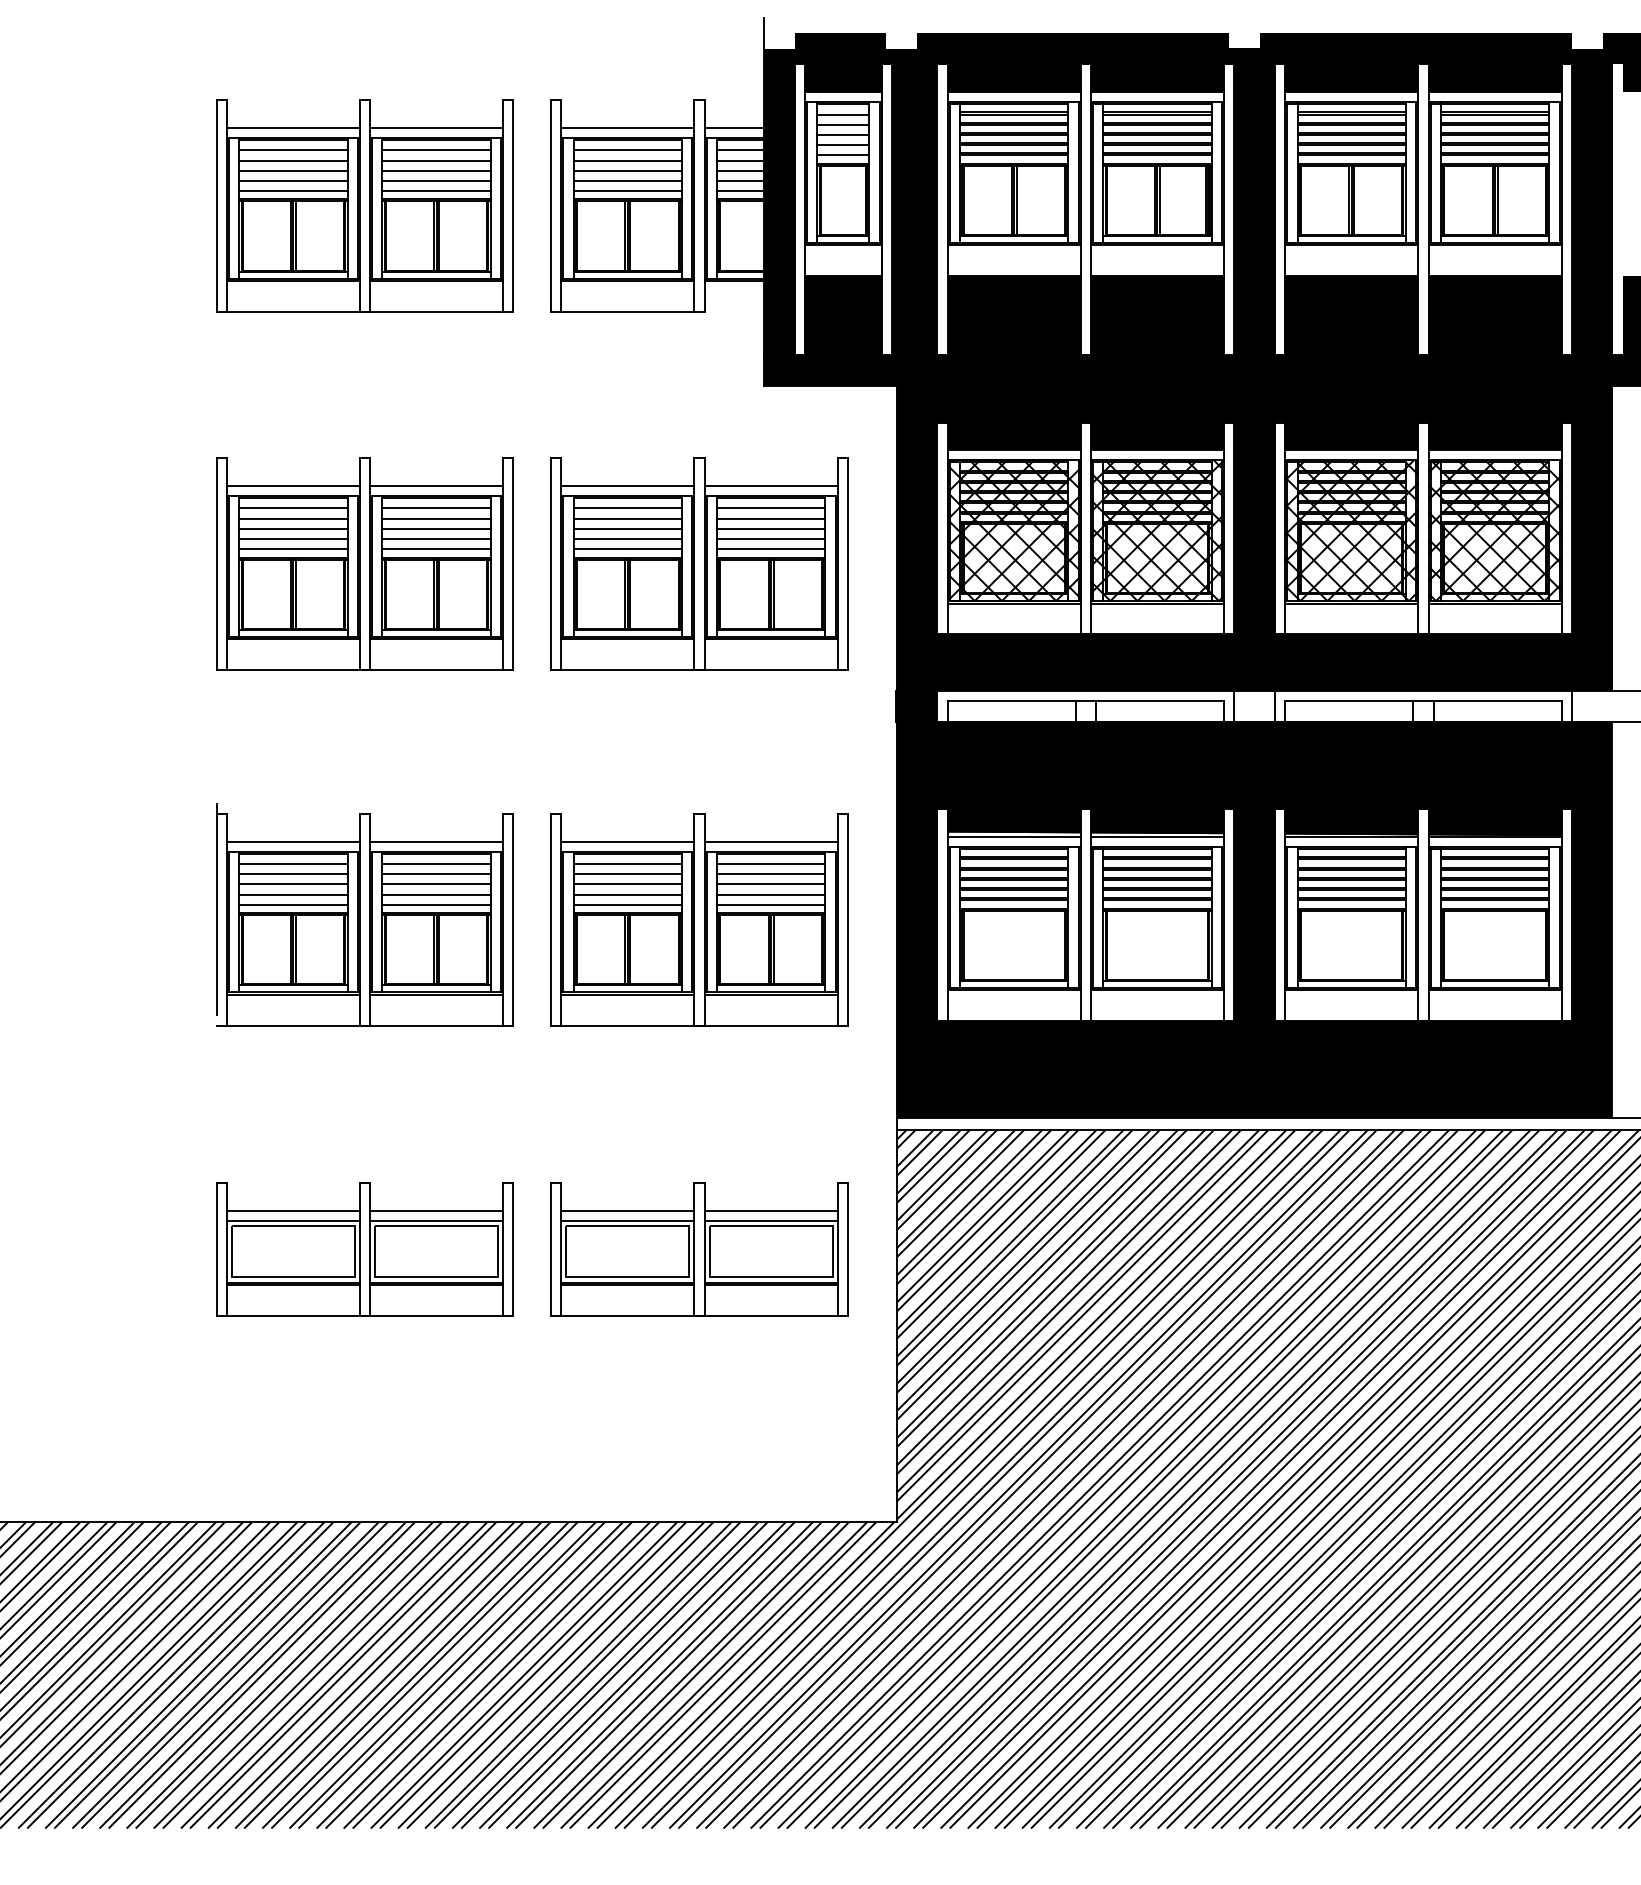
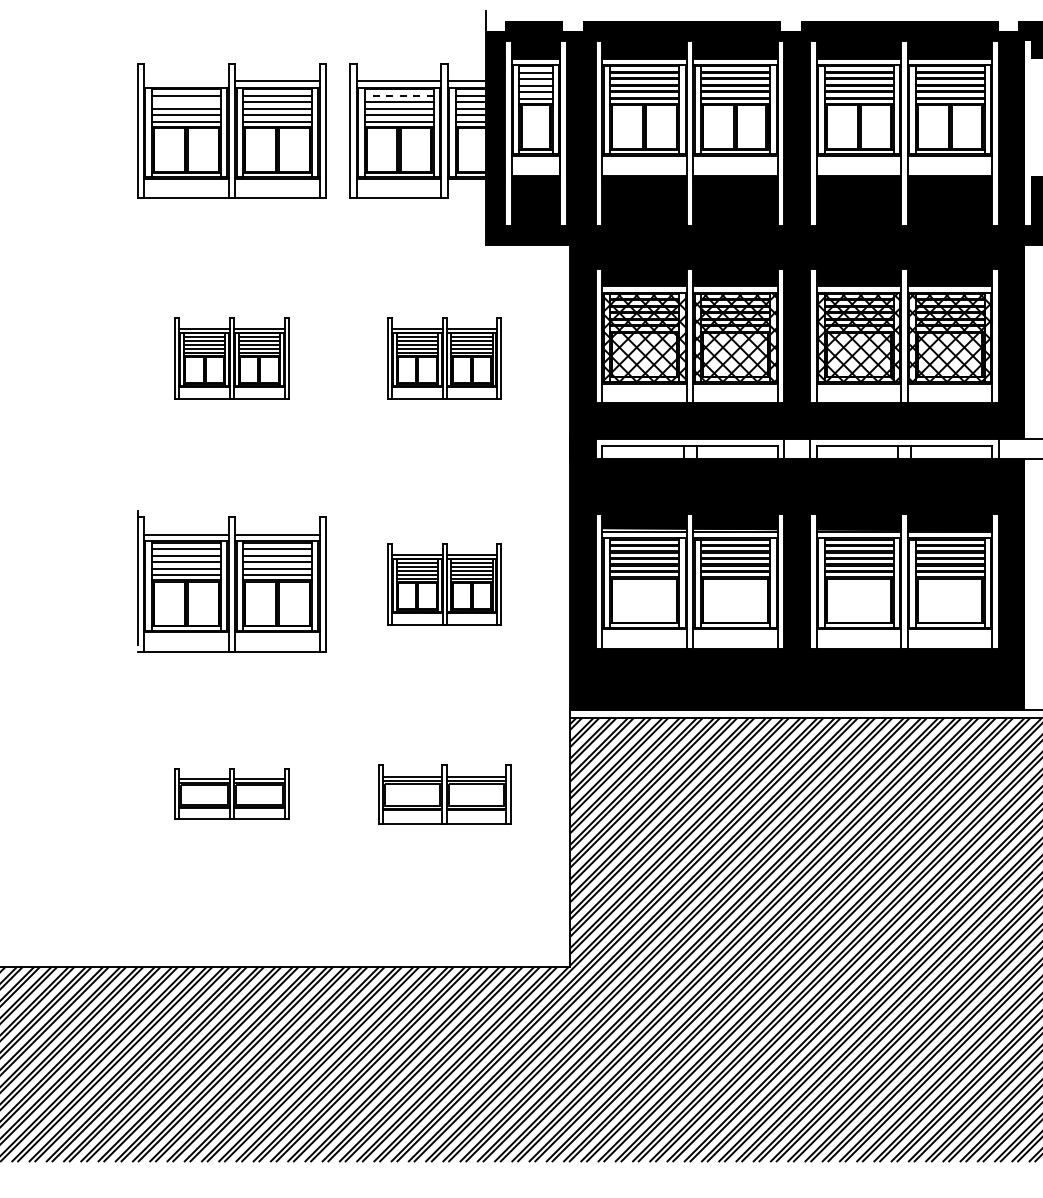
line: (293, 128) -> (186, 81), removed
line: (626, 150) -> (398, 95), solid -> dashed
line: (291, 161) -> (185, 102), removed
part: (364, 564) -> (231, 358), size x0.6
part: (699, 564) -> (444, 358), size x0.6
part: (699, 919) -> (444, 584), size x0.6
part: (364, 1248) -> (231, 793), size x0.6
part: (699, 1248) -> (444, 793), size x0.7

